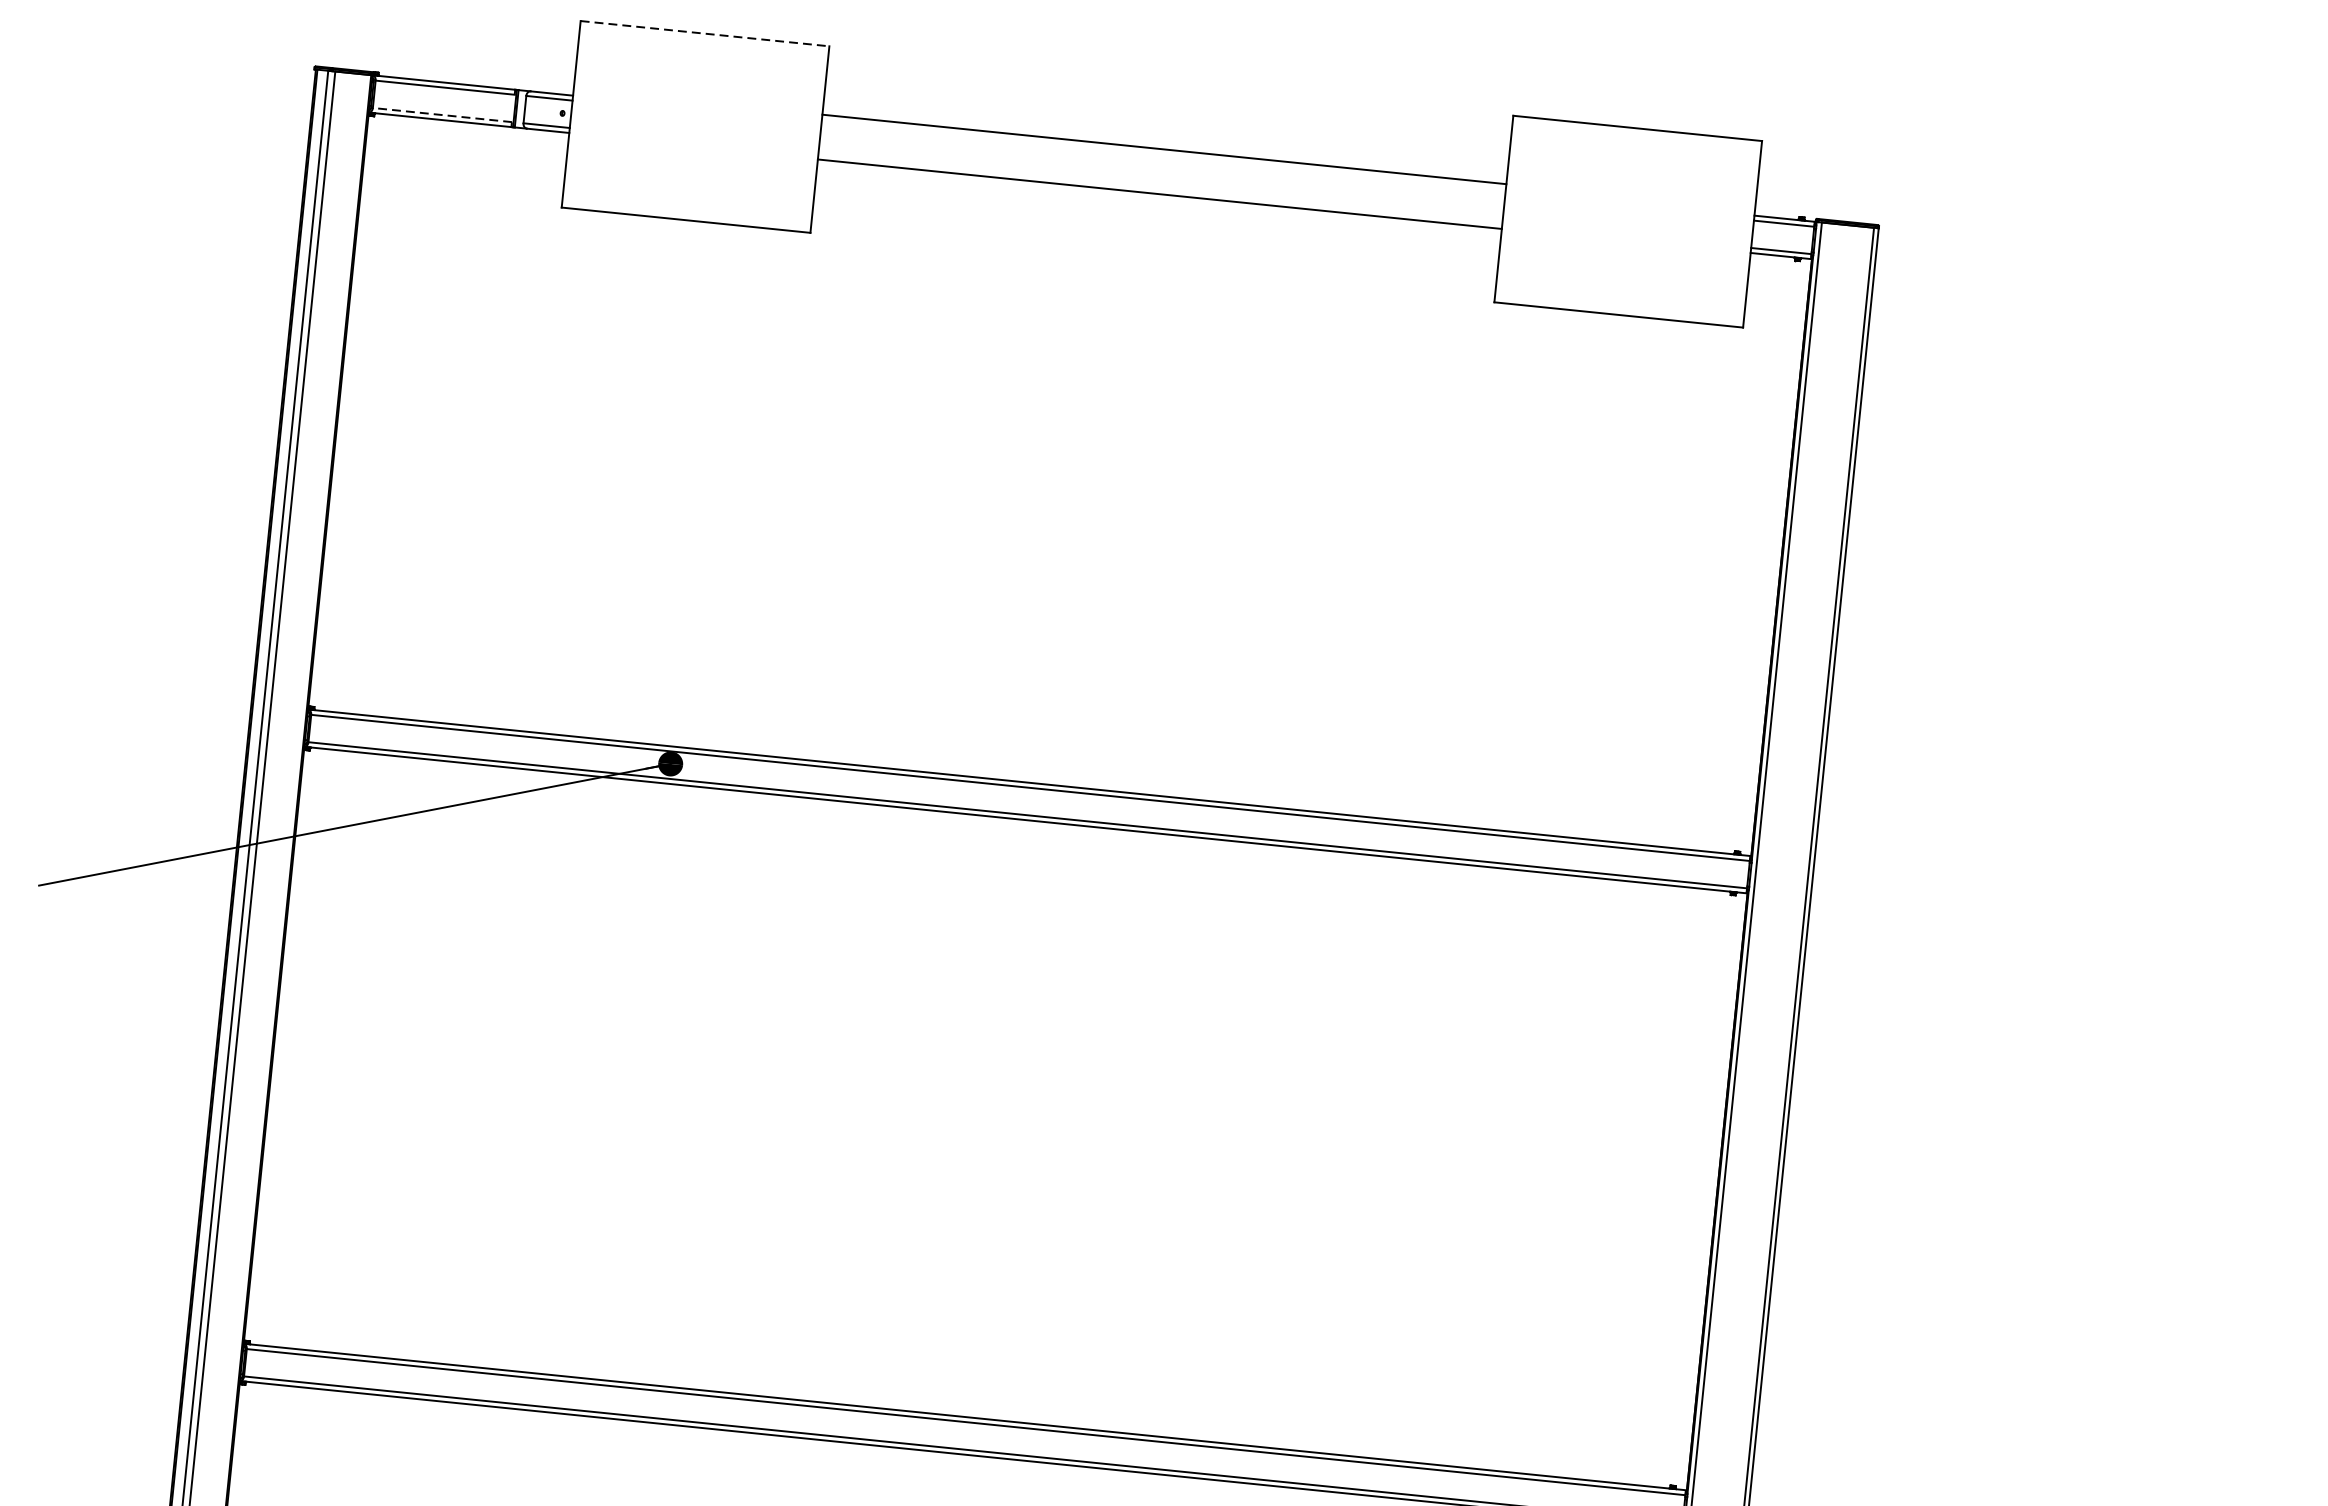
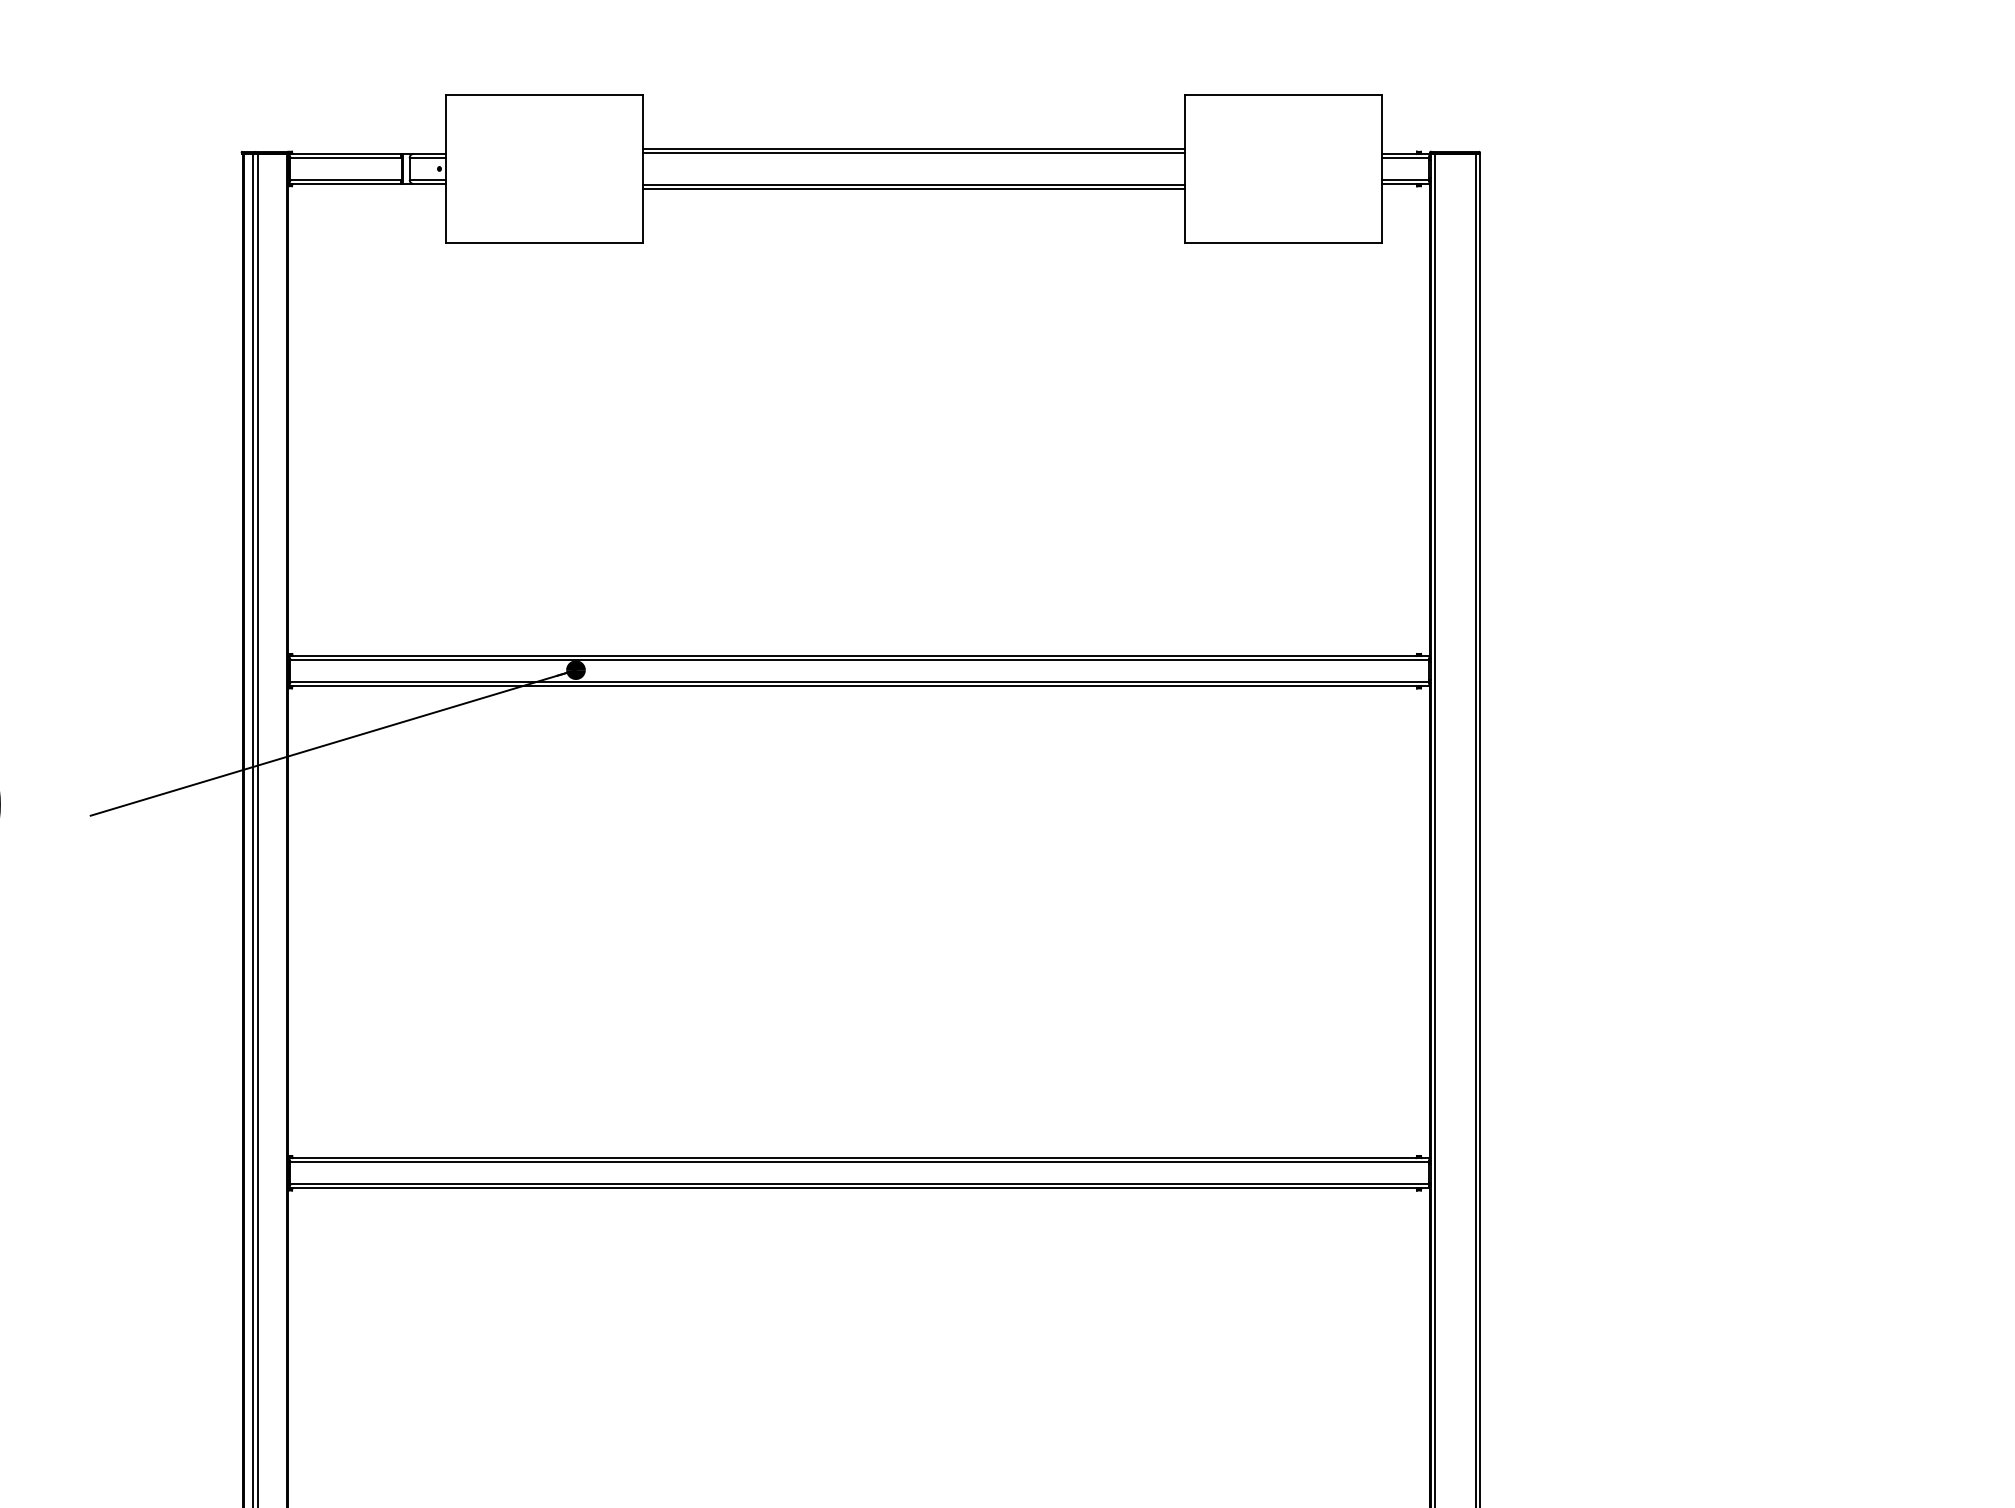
line: (705, 34) -> (545, 95), dashed -> solid
line: (442, 114) -> (345, 179), dashed -> solid
line: (1163, 154) -> (913, 153), added
line: (1158, 198) -> (913, 188), added

